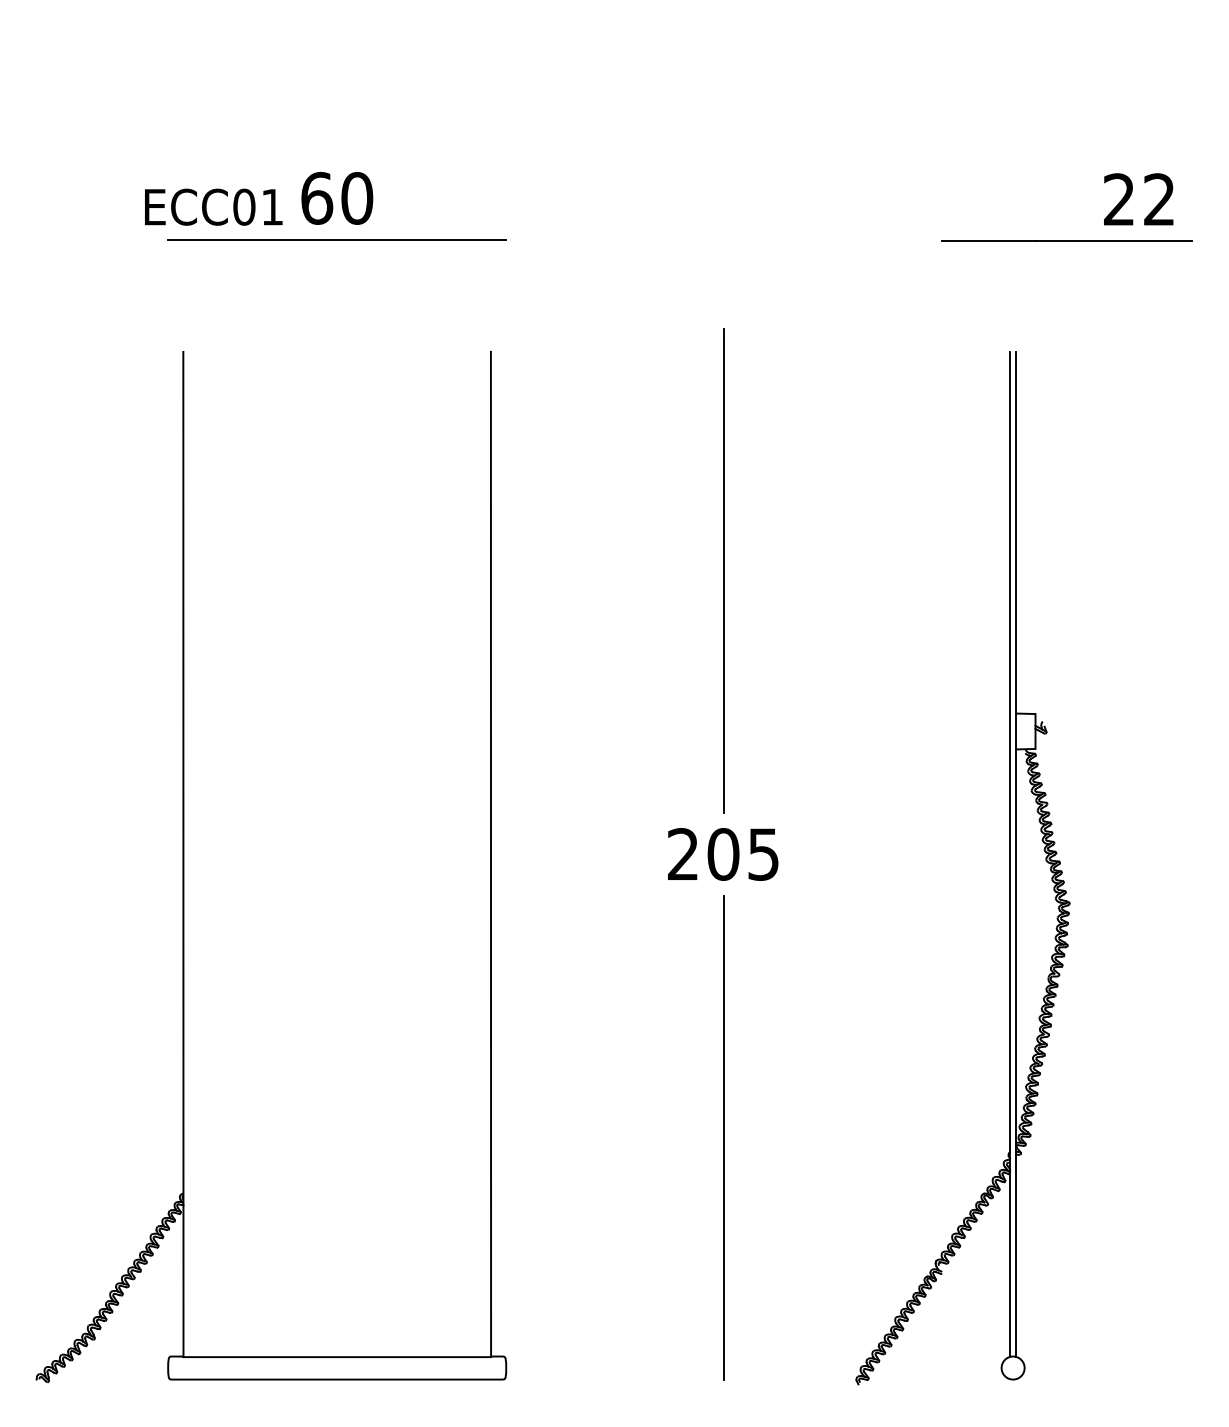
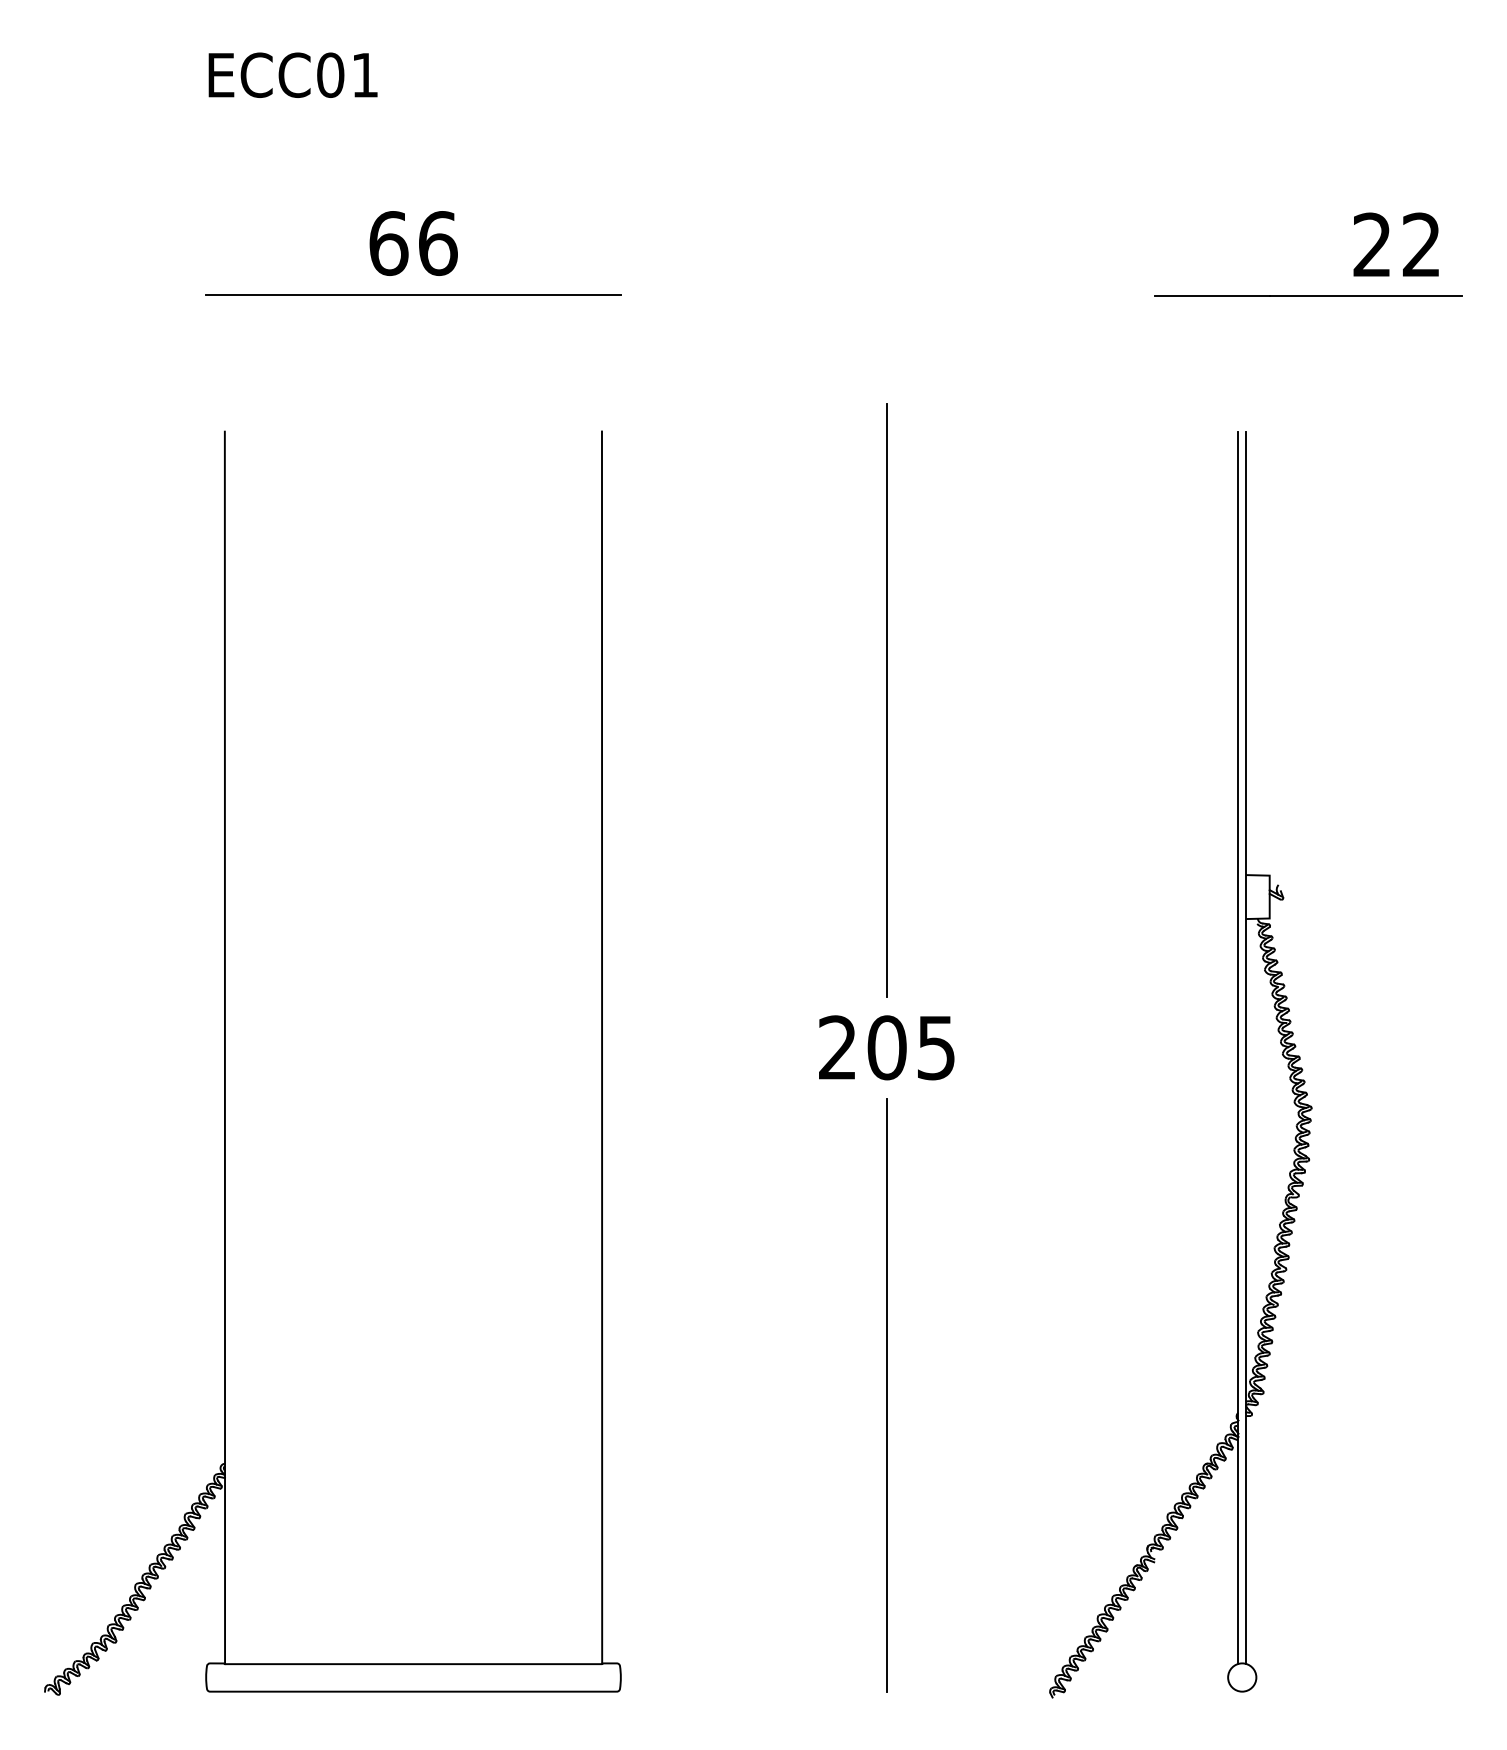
text: (356, 198) -> (437, 243), 60 -> 66
text: (213, 206) -> (292, 74), moved

